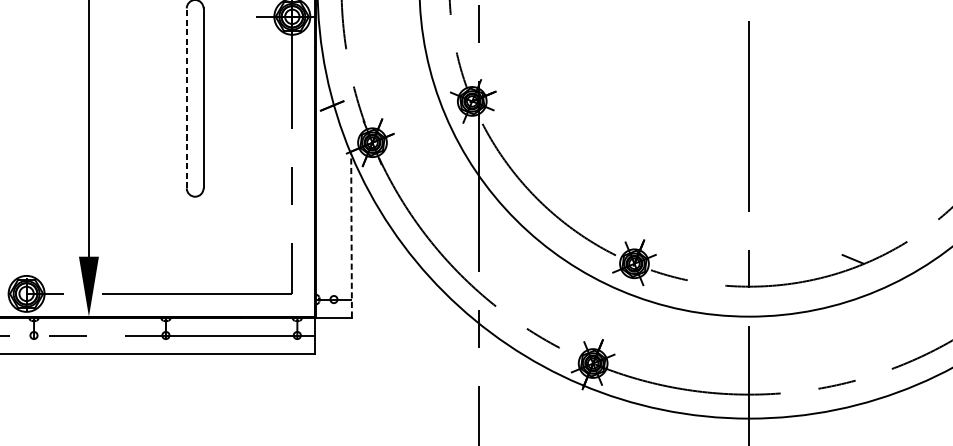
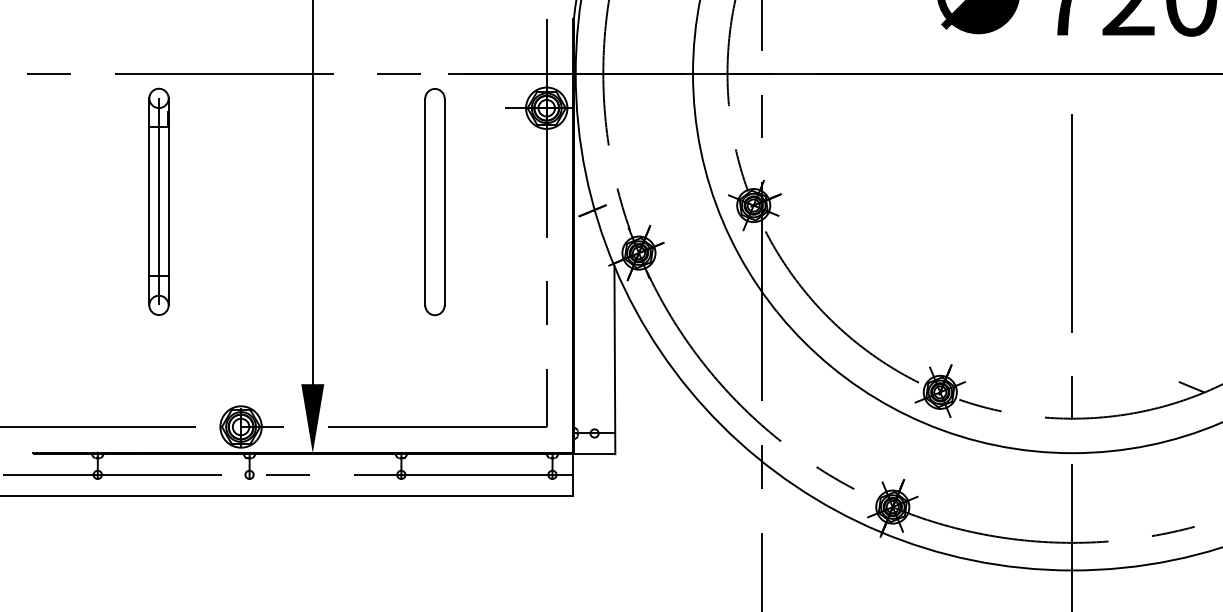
line: (186, 97) -> (425, 201), dashed -> solid
line: (351, 235) -> (614, 359), dashed -> solid

